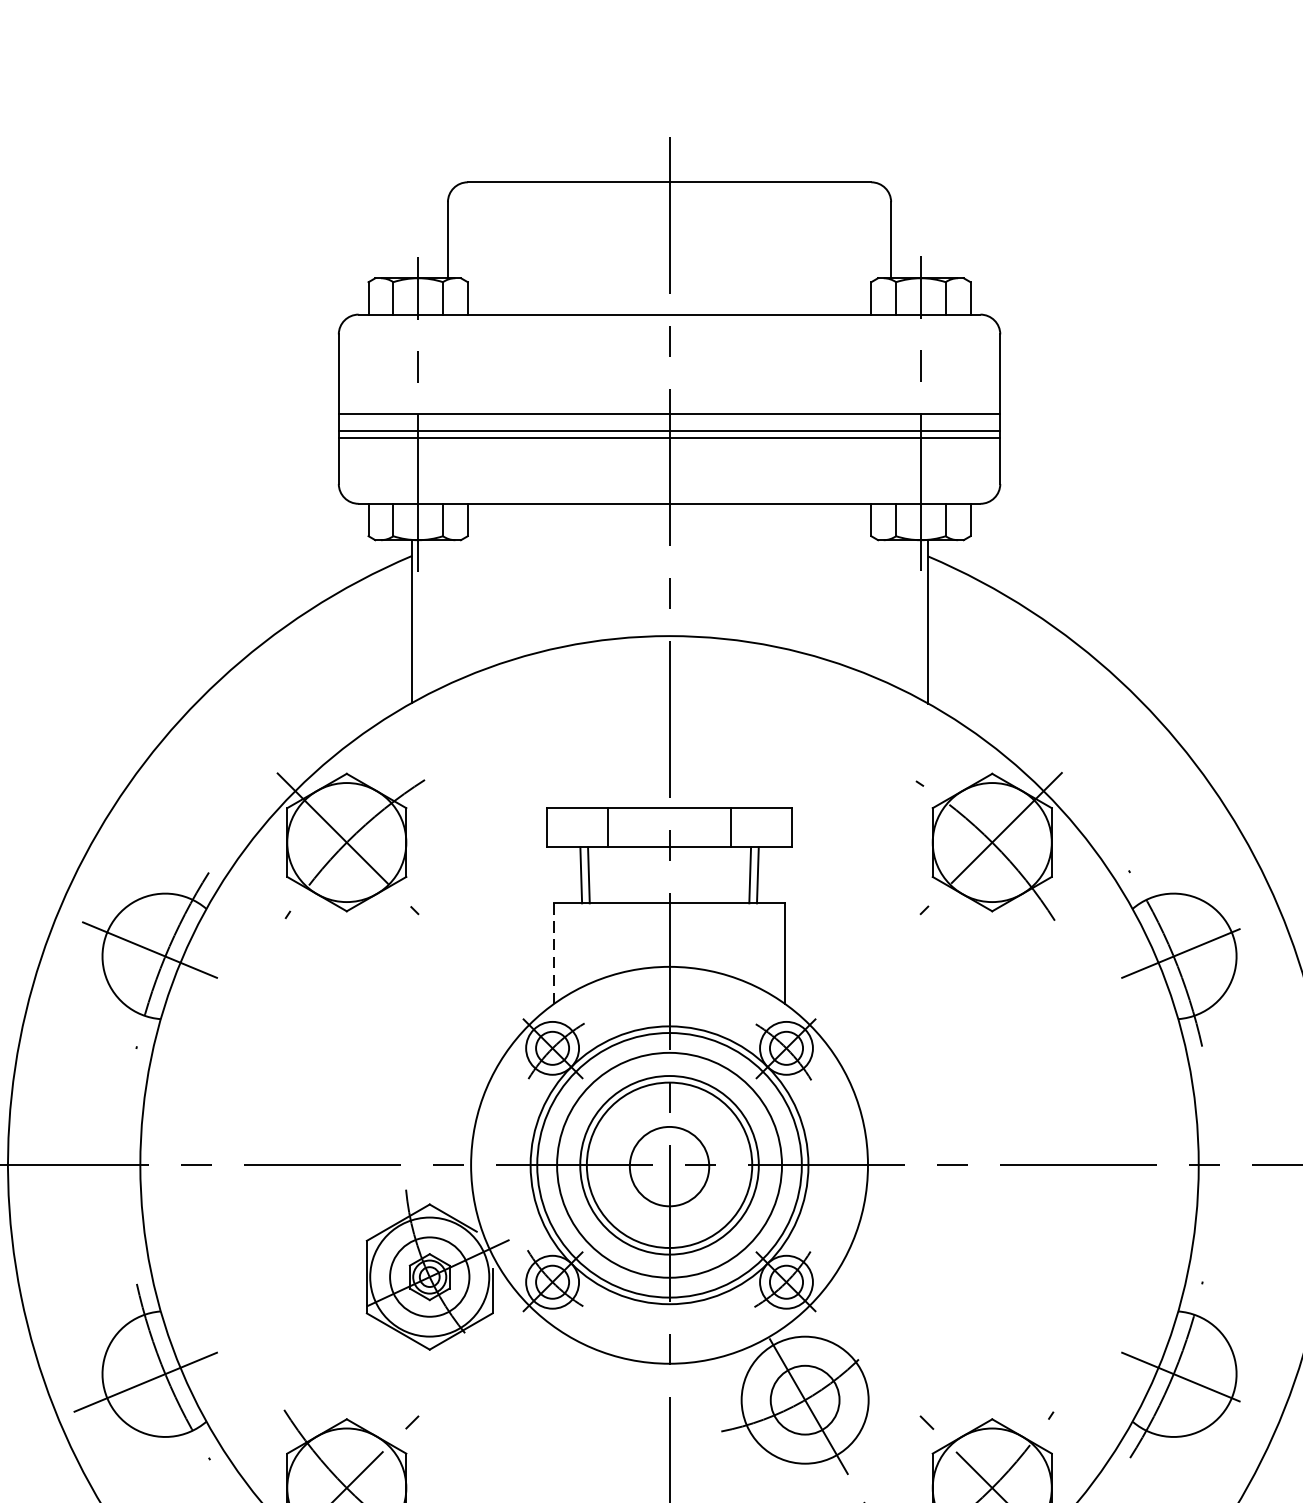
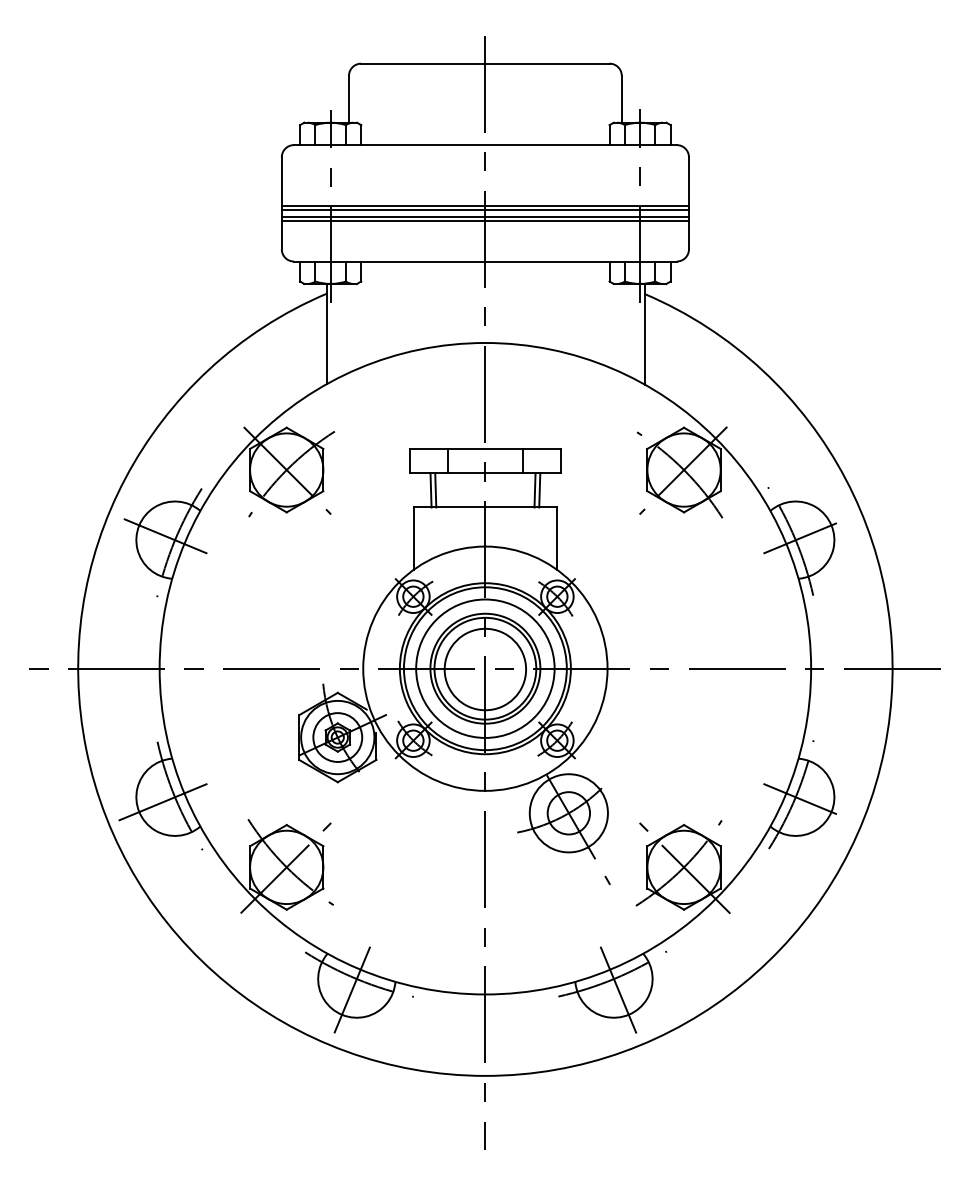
line: (668, 420) -> (484, 210), added
line: (554, 953) -> (414, 538), dashed -> solid
circle: (669, 1166) -> (485, 669), size x1.67

